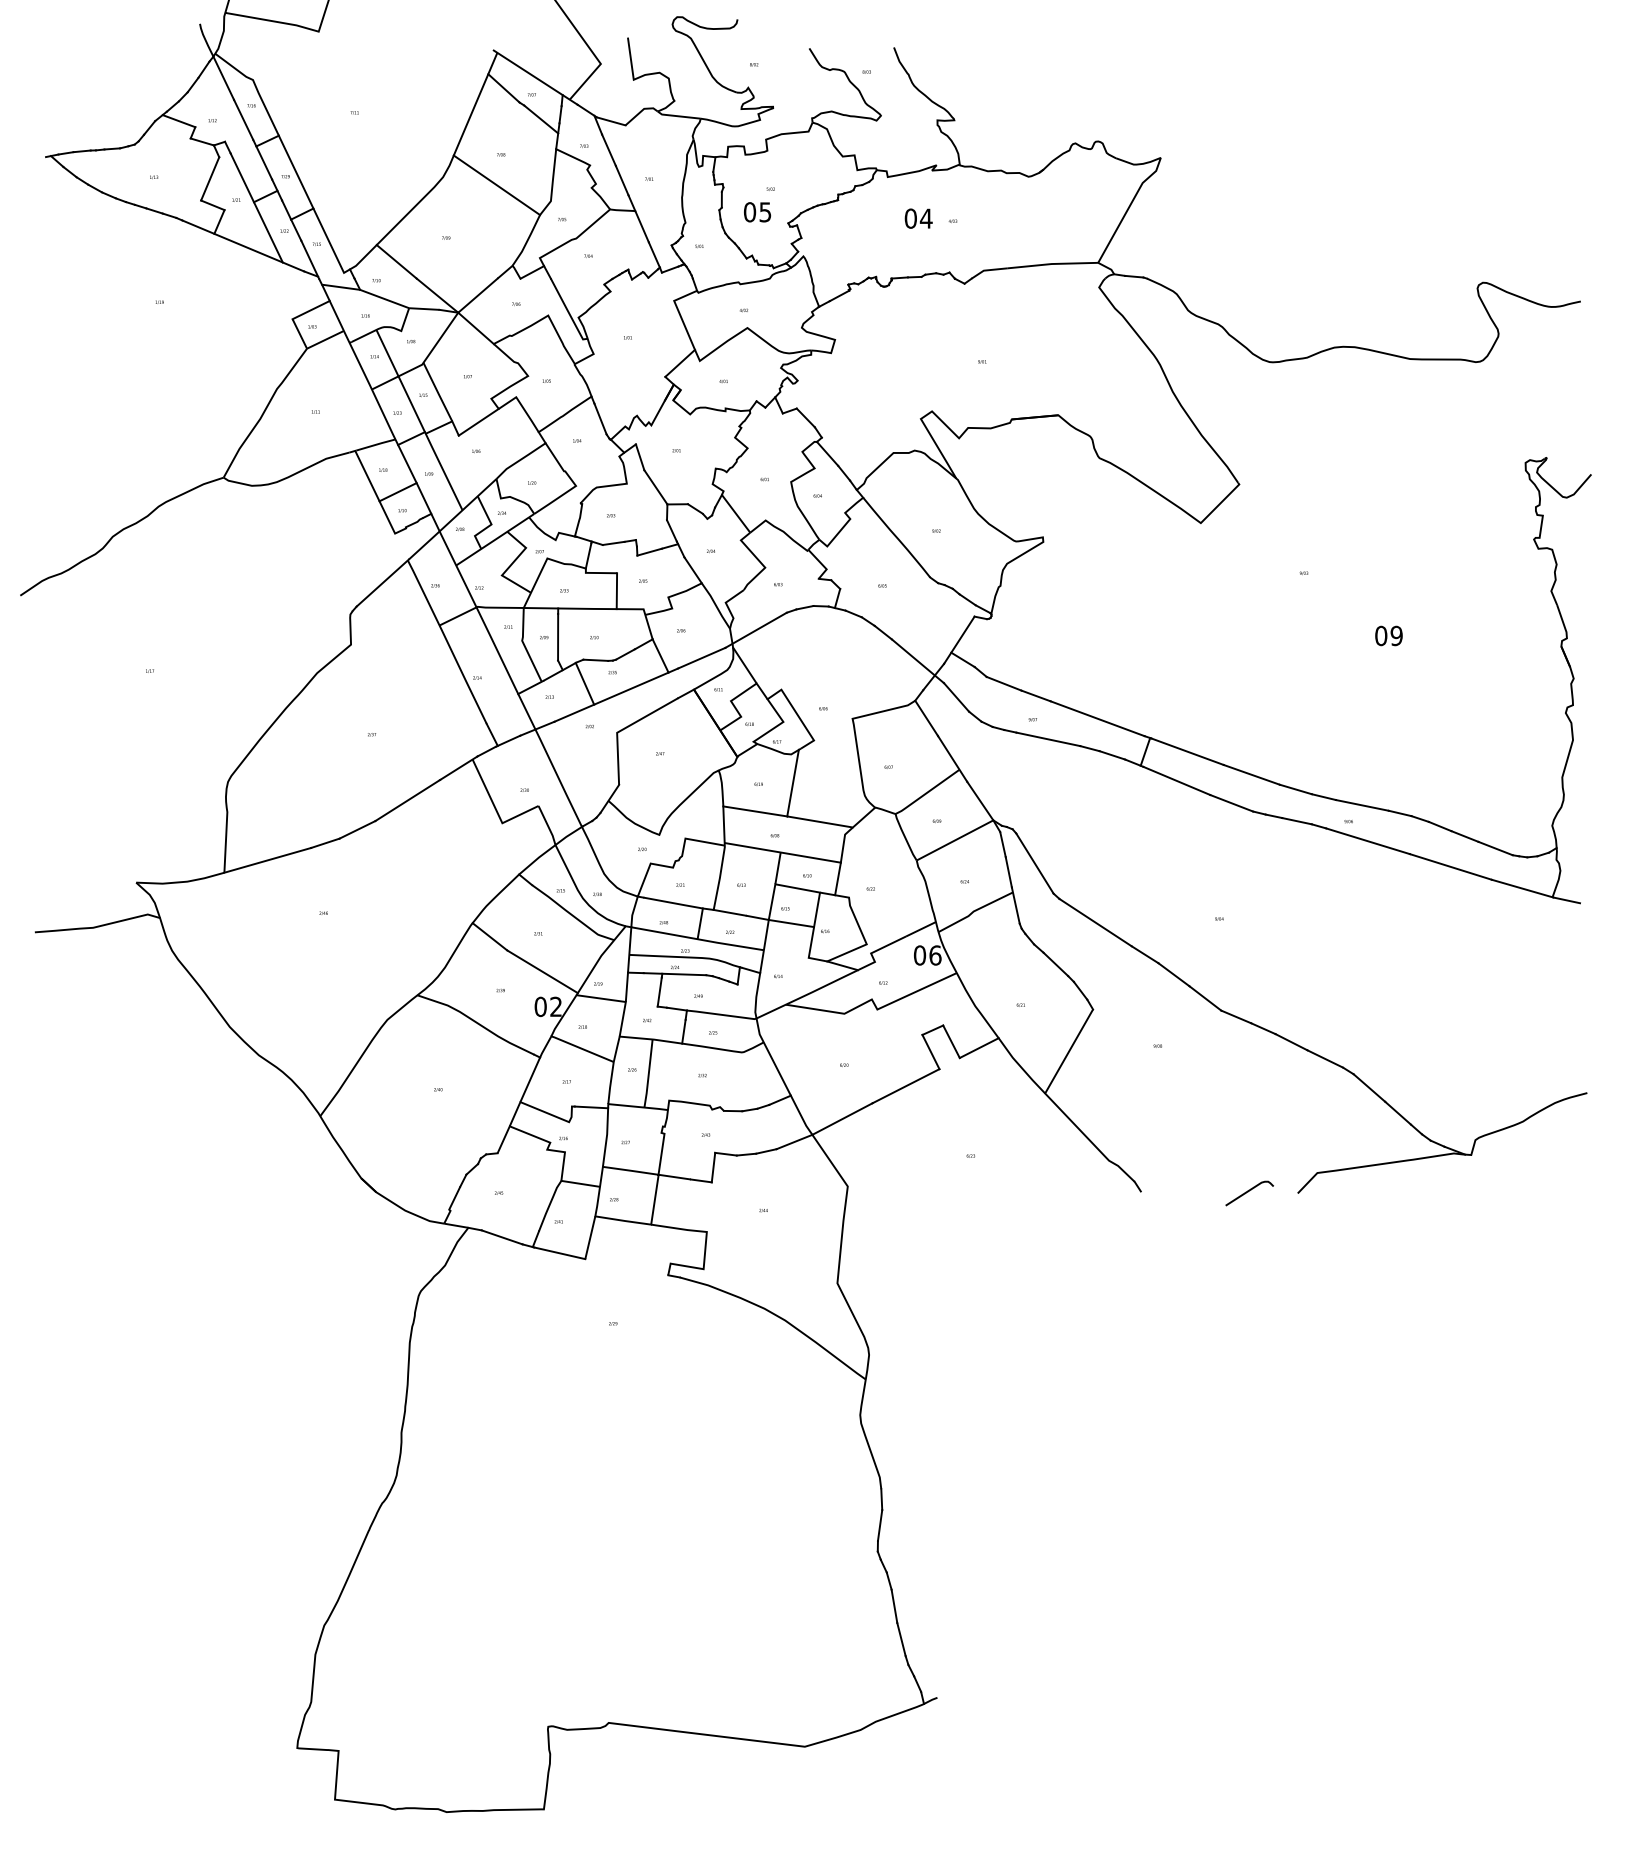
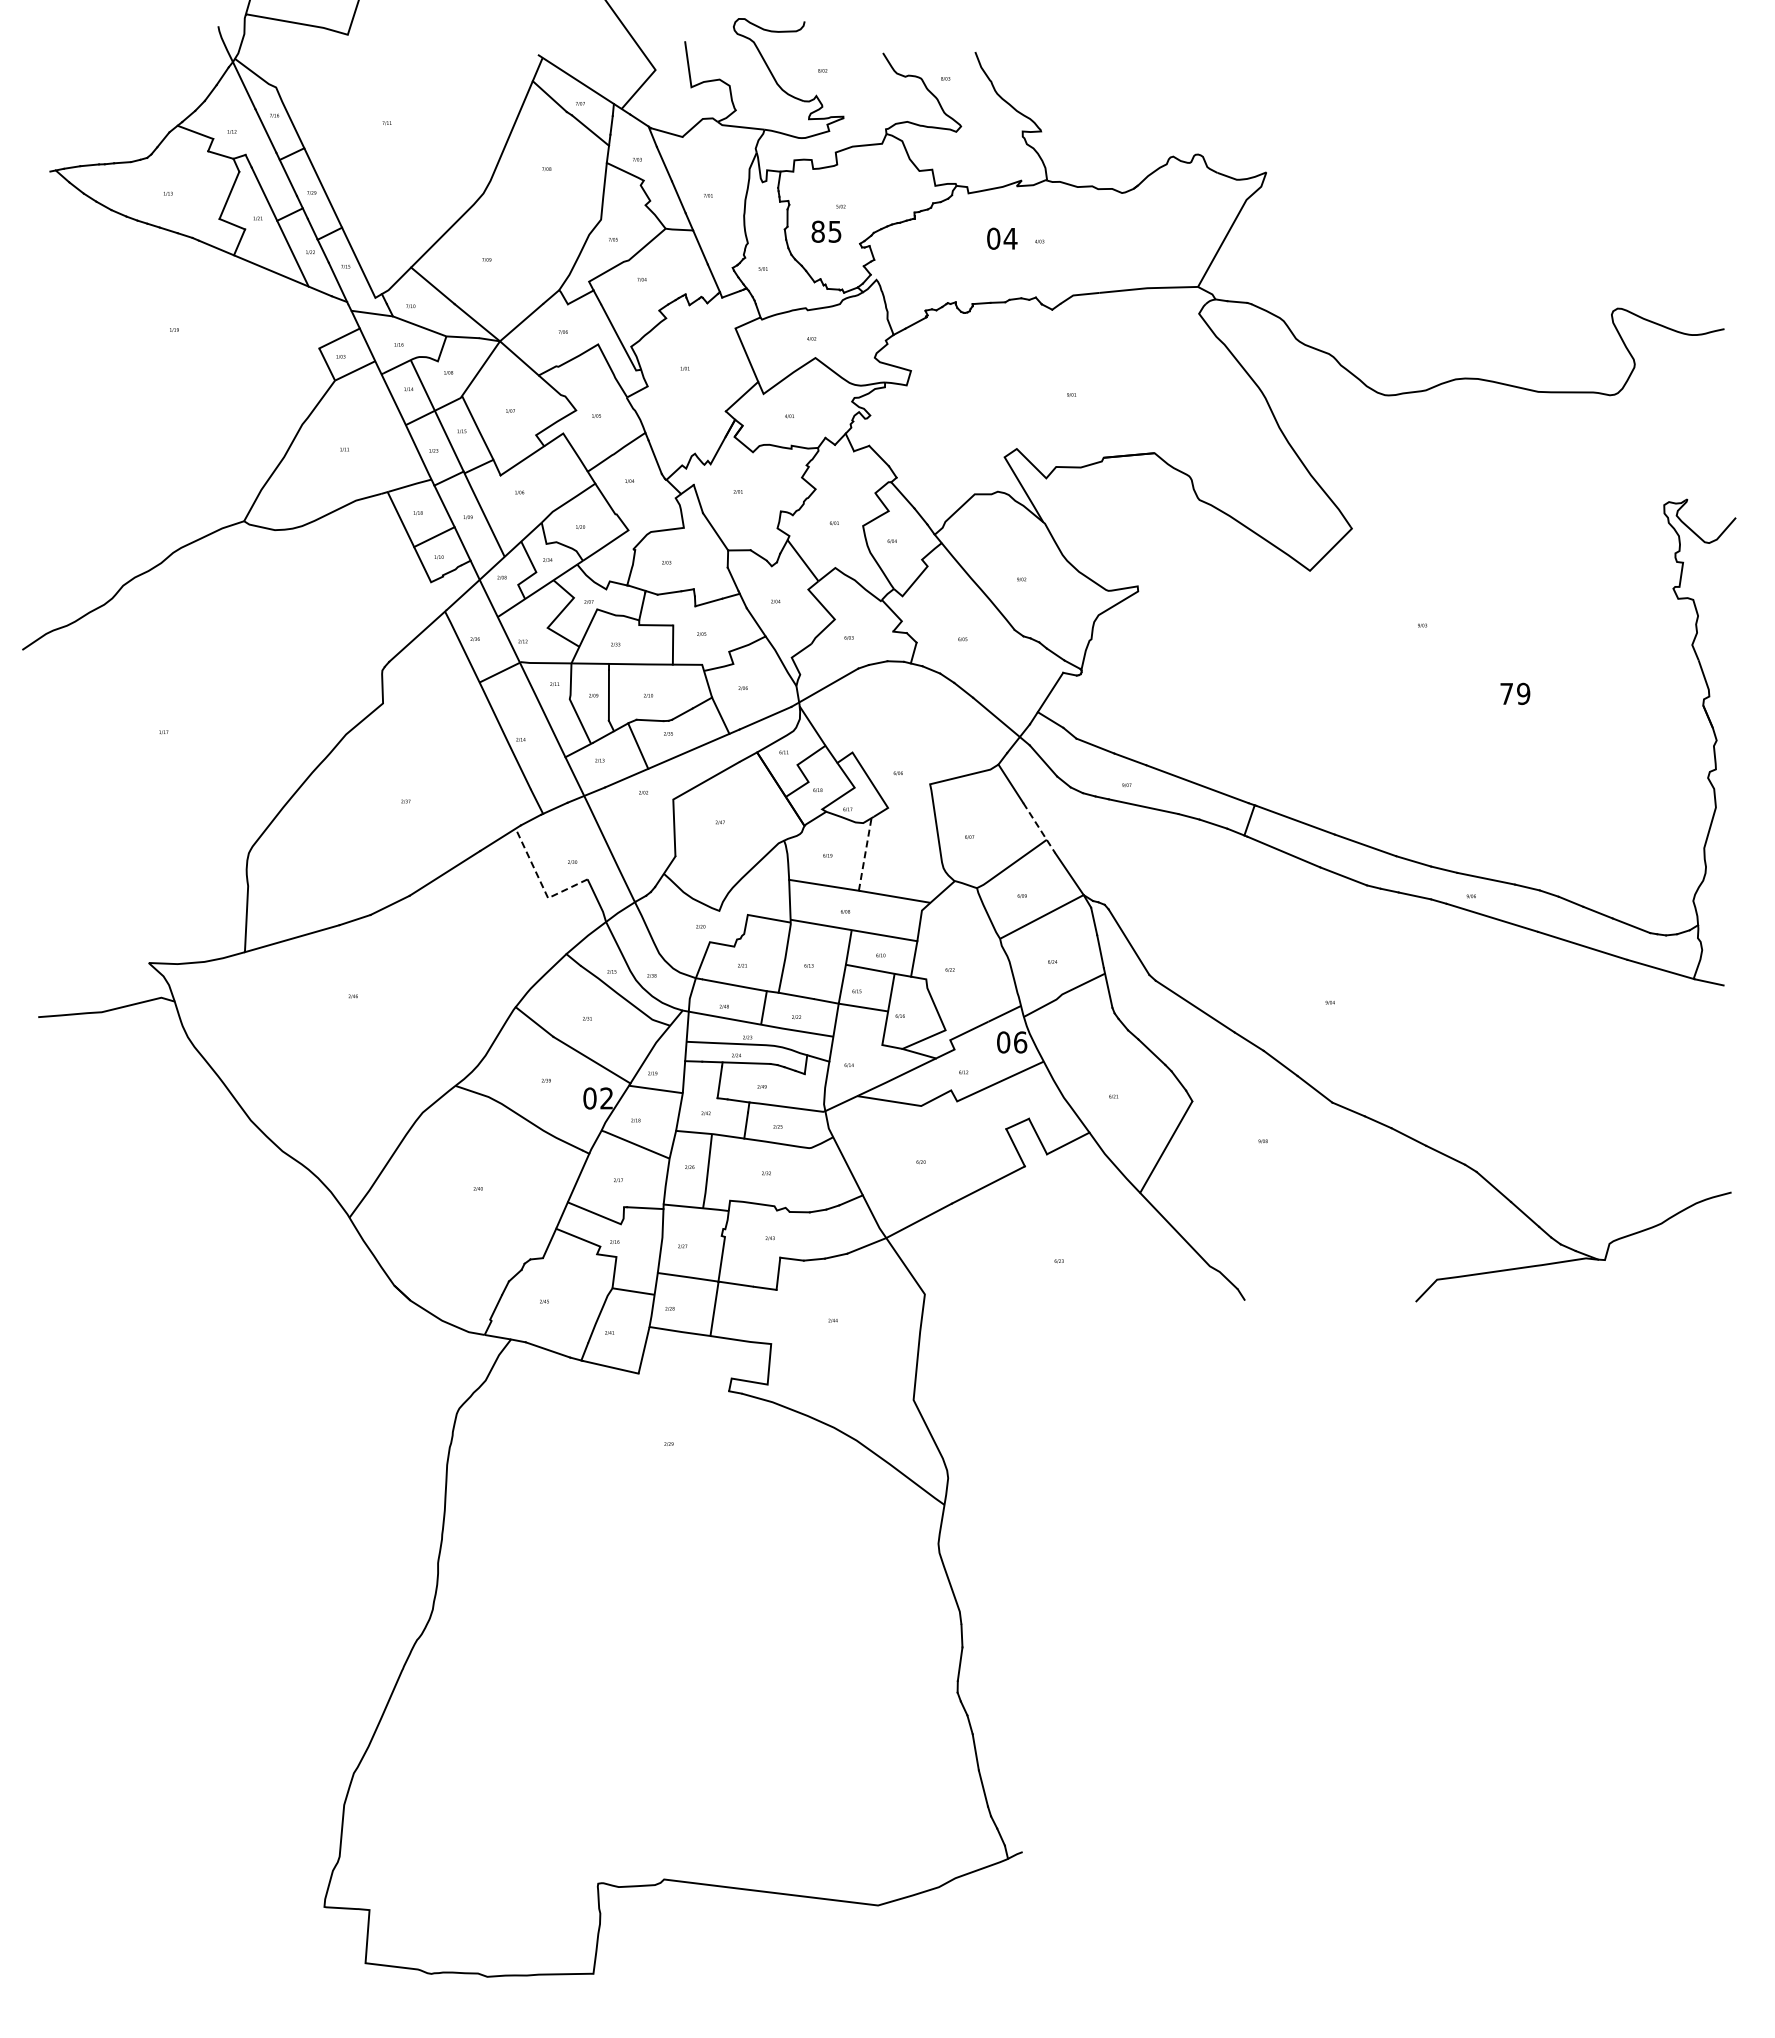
line: (497, 184) -> (542, 201), removed
text: (749, 212) -> (817, 231), 05 -> 85
text: (1380, 635) -> (1506, 693), 09 -> 79
line: (952, 759) -> (1039, 828), solid -> dashed
line: (793, 783) -> (865, 854), solid -> dashed
line: (496, 809) -> (541, 883), solid -> dashed
curve: (1248, 1192) -> (1362, 1300), removed

